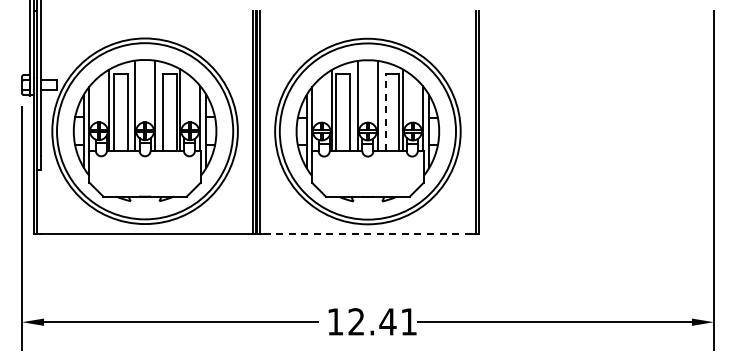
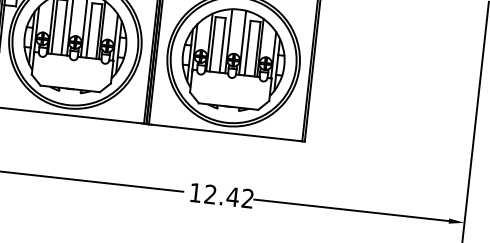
line: (385, 112) -> (247, 48), dashed -> solid
line: (368, 233) -> (226, 132), dashed -> solid
text: (408, 321) -> (247, 198), 12.41 -> 12.42

